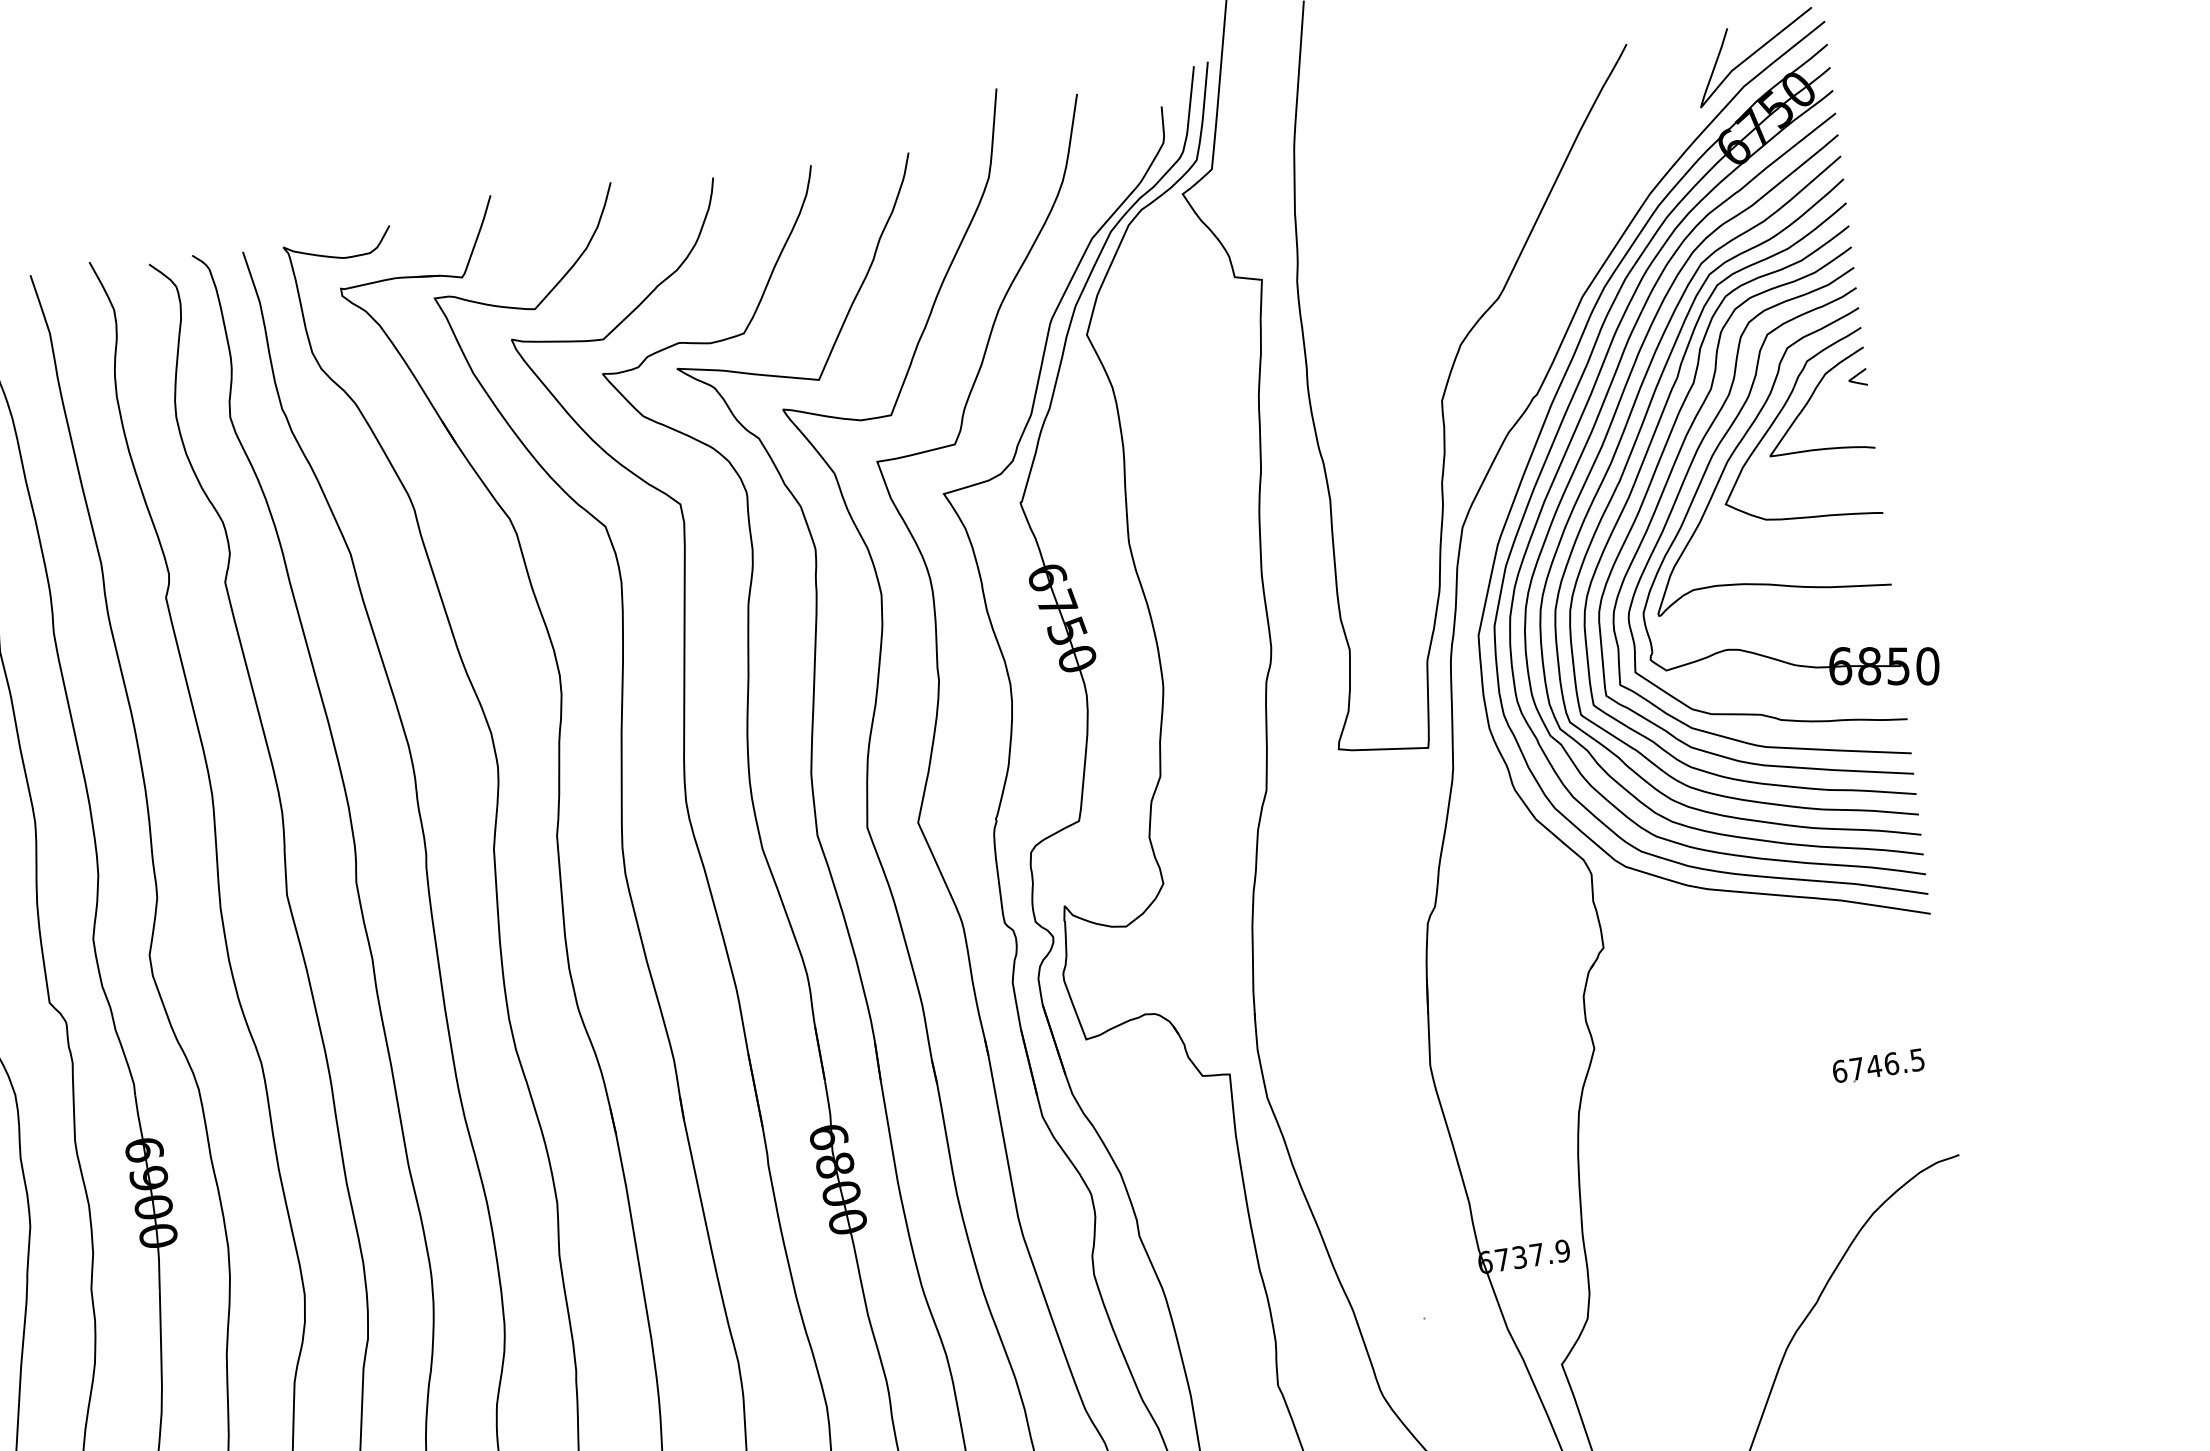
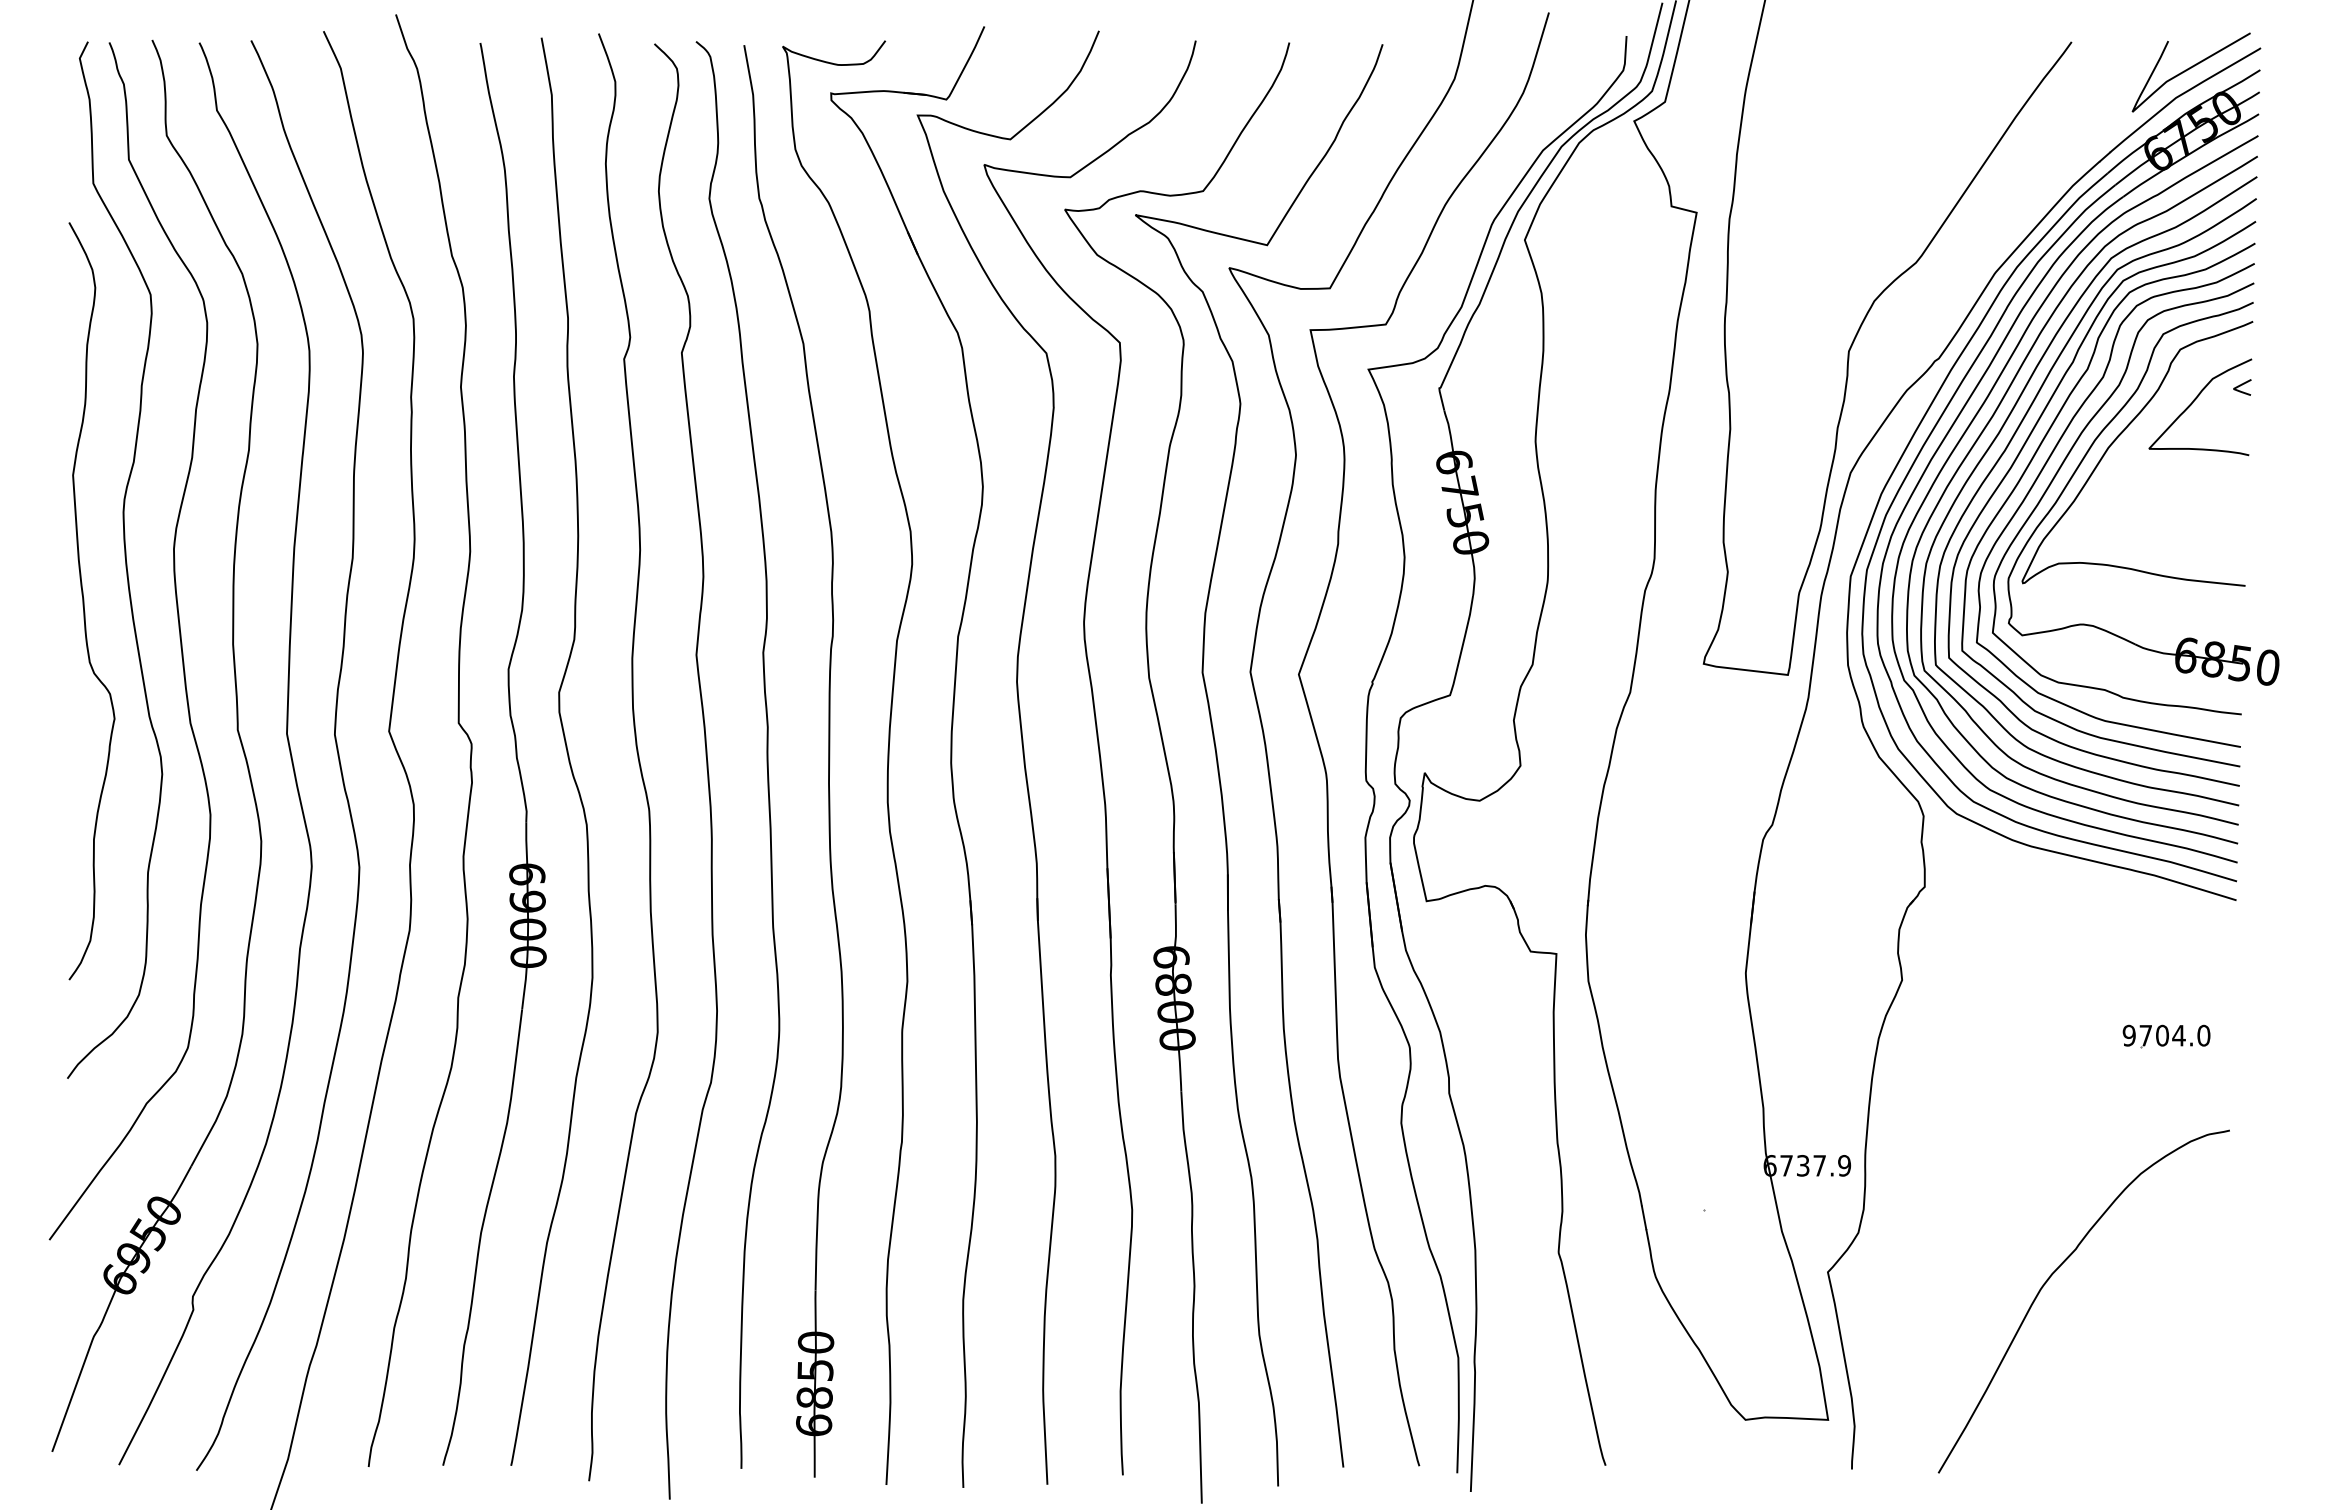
curve: (1777, 417) -> (2161, 413), removed
text: (1878, 1065) -> (2166, 1035), 6746.5 -> 9704.0

